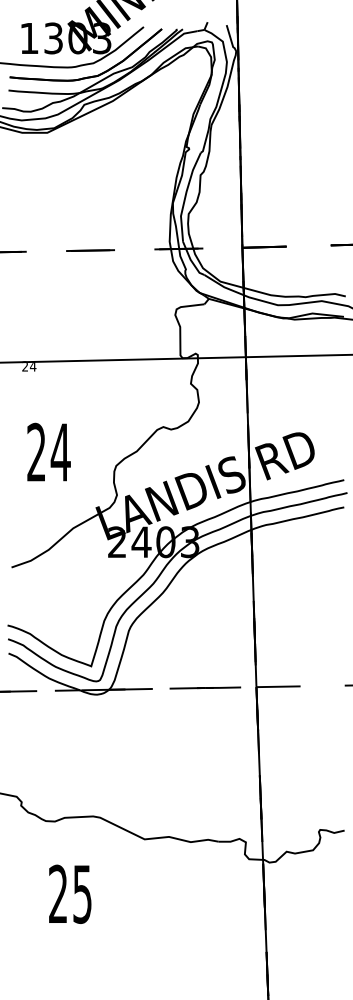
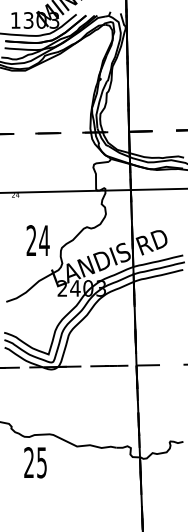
text: (47, 452) -> (37, 240), moved
text: (70, 893) -> (35, 462), moved

